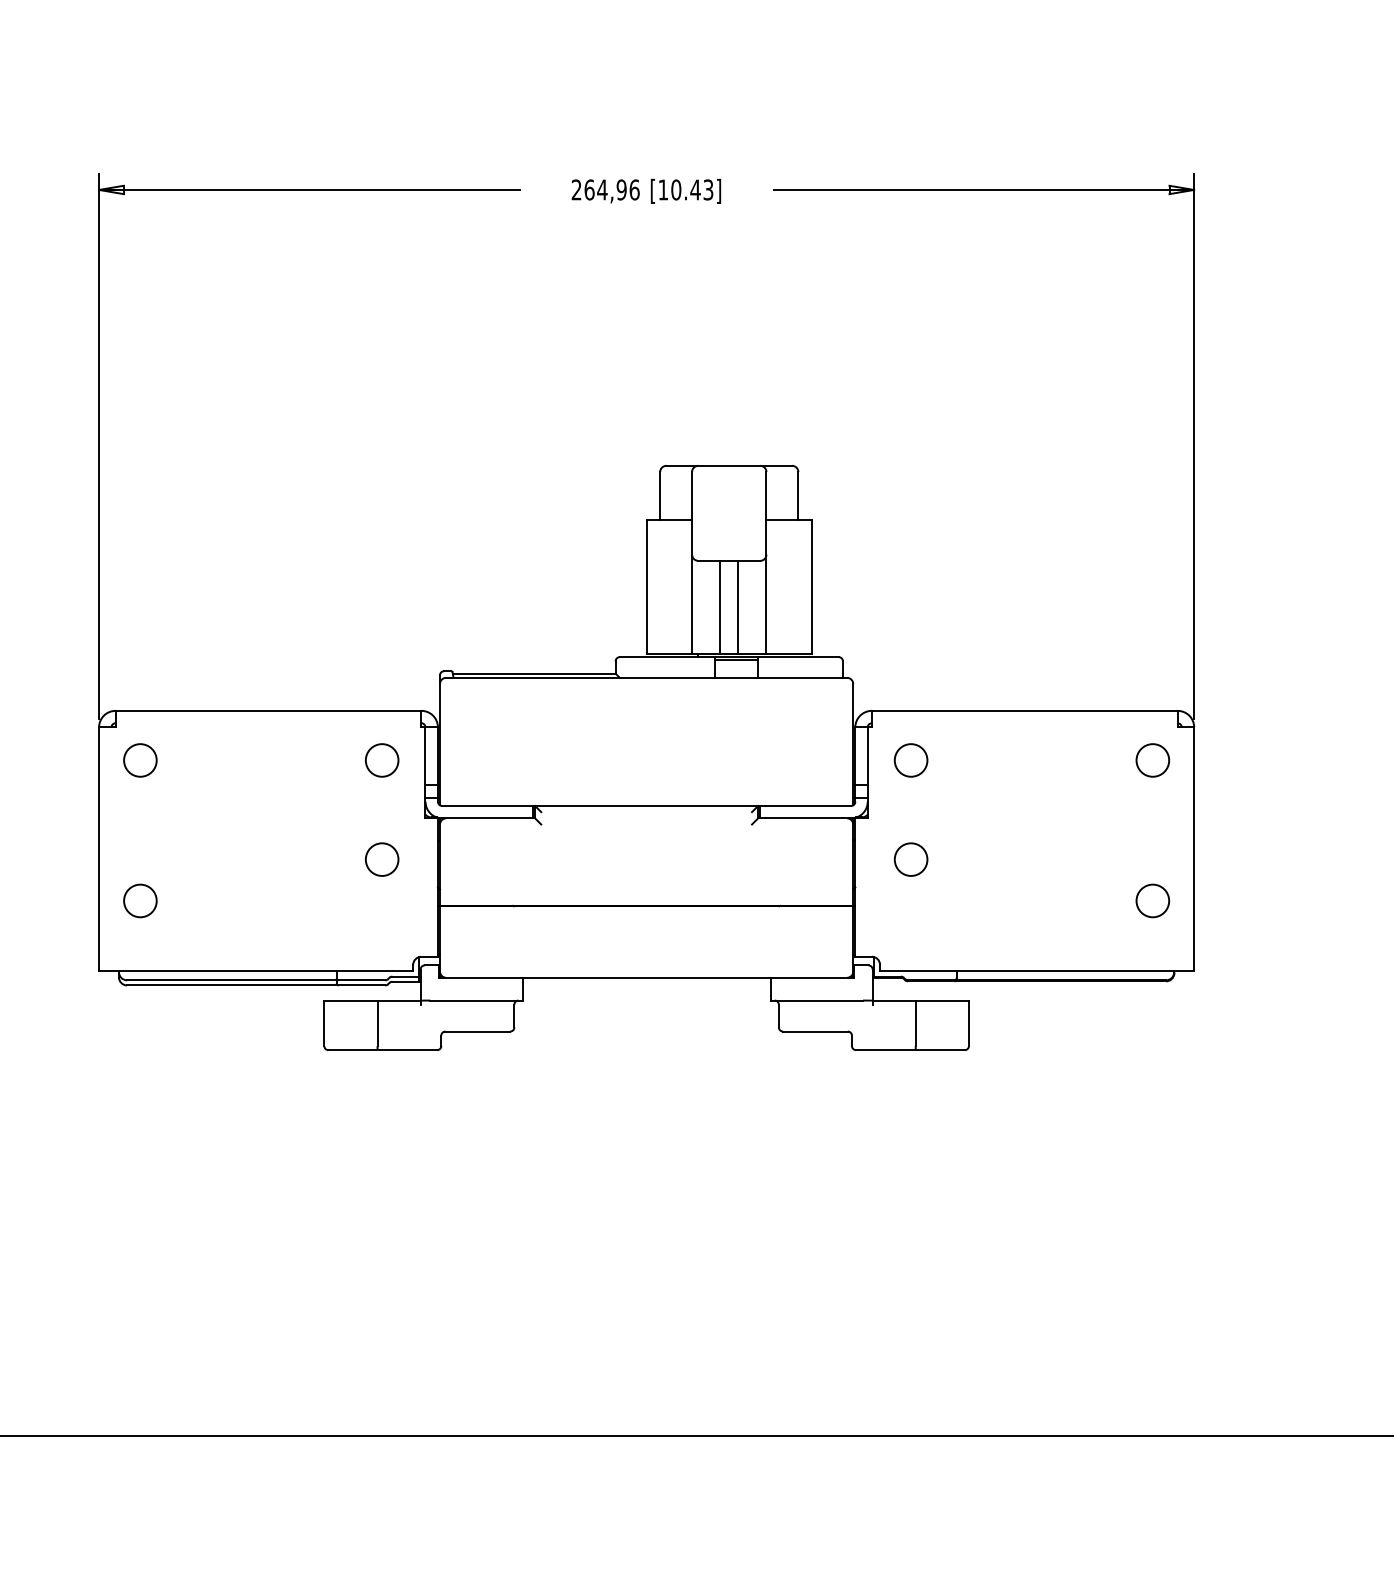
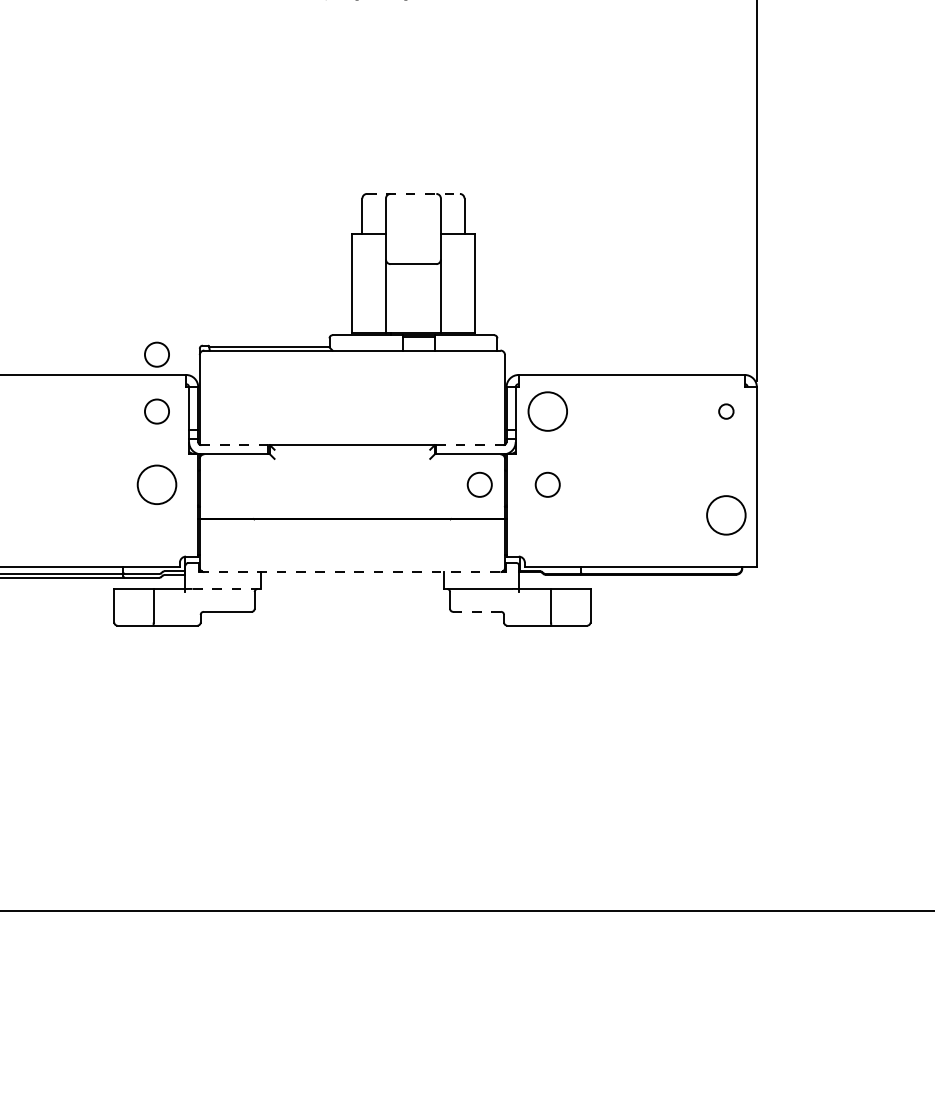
line: (729, 465) -> (413, 193), solid -> dashed
line: (720, 606) -> (406, 297), removed
line: (738, 606) -> (420, 297), removed
circle: (382, 683) -> (157, 354), added
circle: (910, 760) -> (547, 411), size x1.6
circle: (1152, 760) -> (726, 411), size x0.6
line: (487, 805) -> (234, 444), solid -> dashed
line: (806, 805) -> (470, 444), solid -> dashed
circle: (381, 859) -> (156, 484), size x1.6
circle: (818, 859) -> (479, 484), added
circle: (1152, 900) -> (726, 515), size x1.6
line: (647, 977) -> (353, 571), solid -> dashed
line: (475, 1000) -> (225, 588), solid -> dashed
line: (814, 1031) -> (476, 611), solid -> dashed

